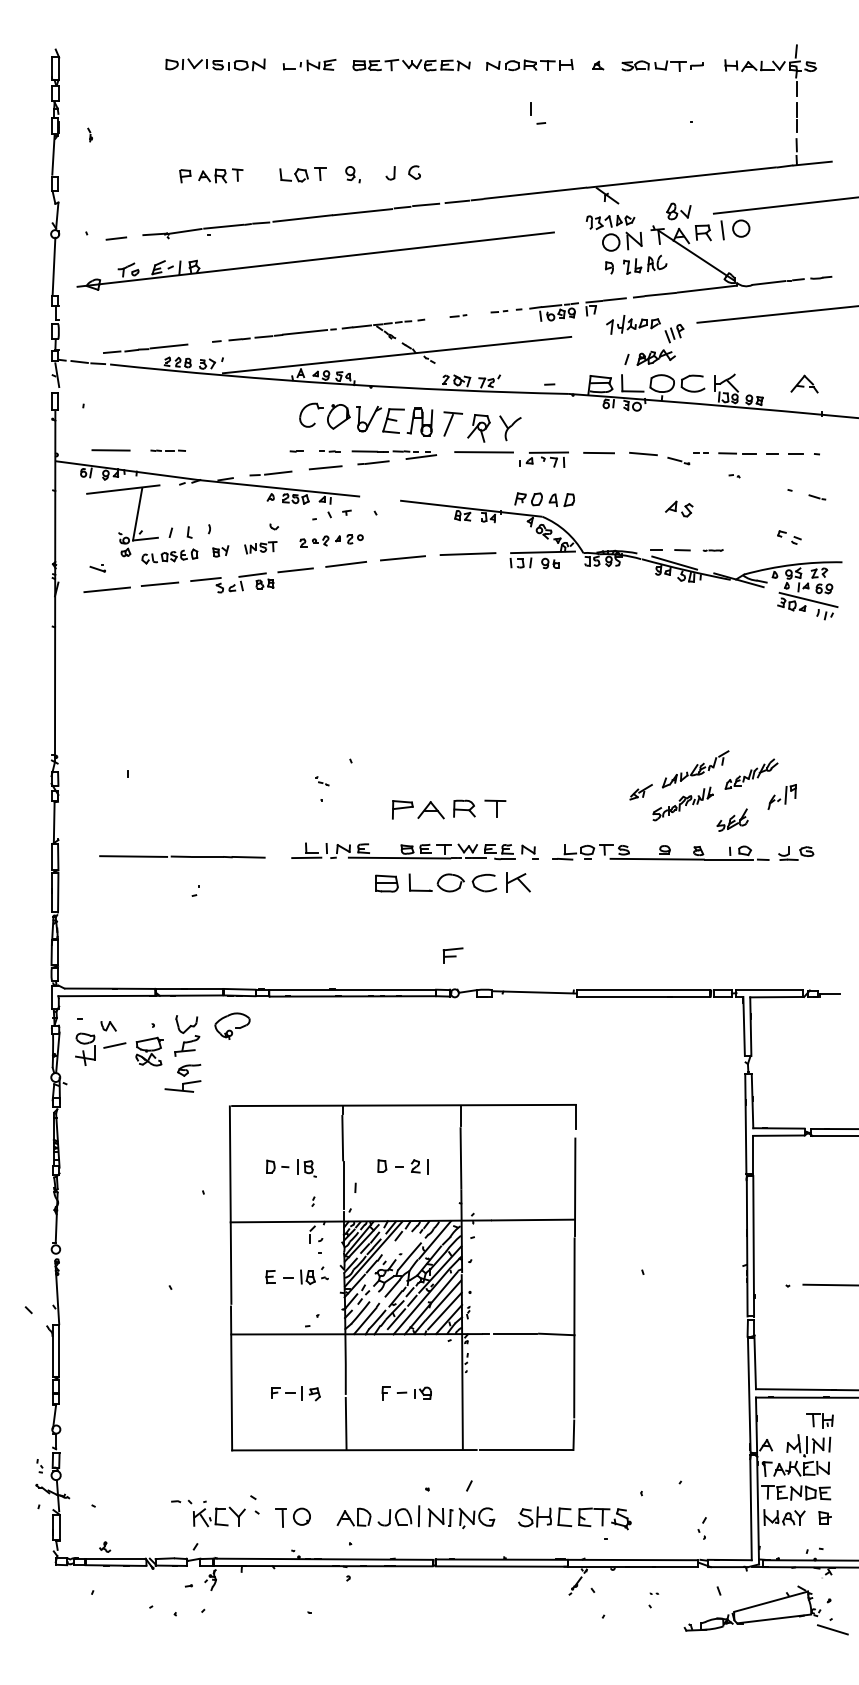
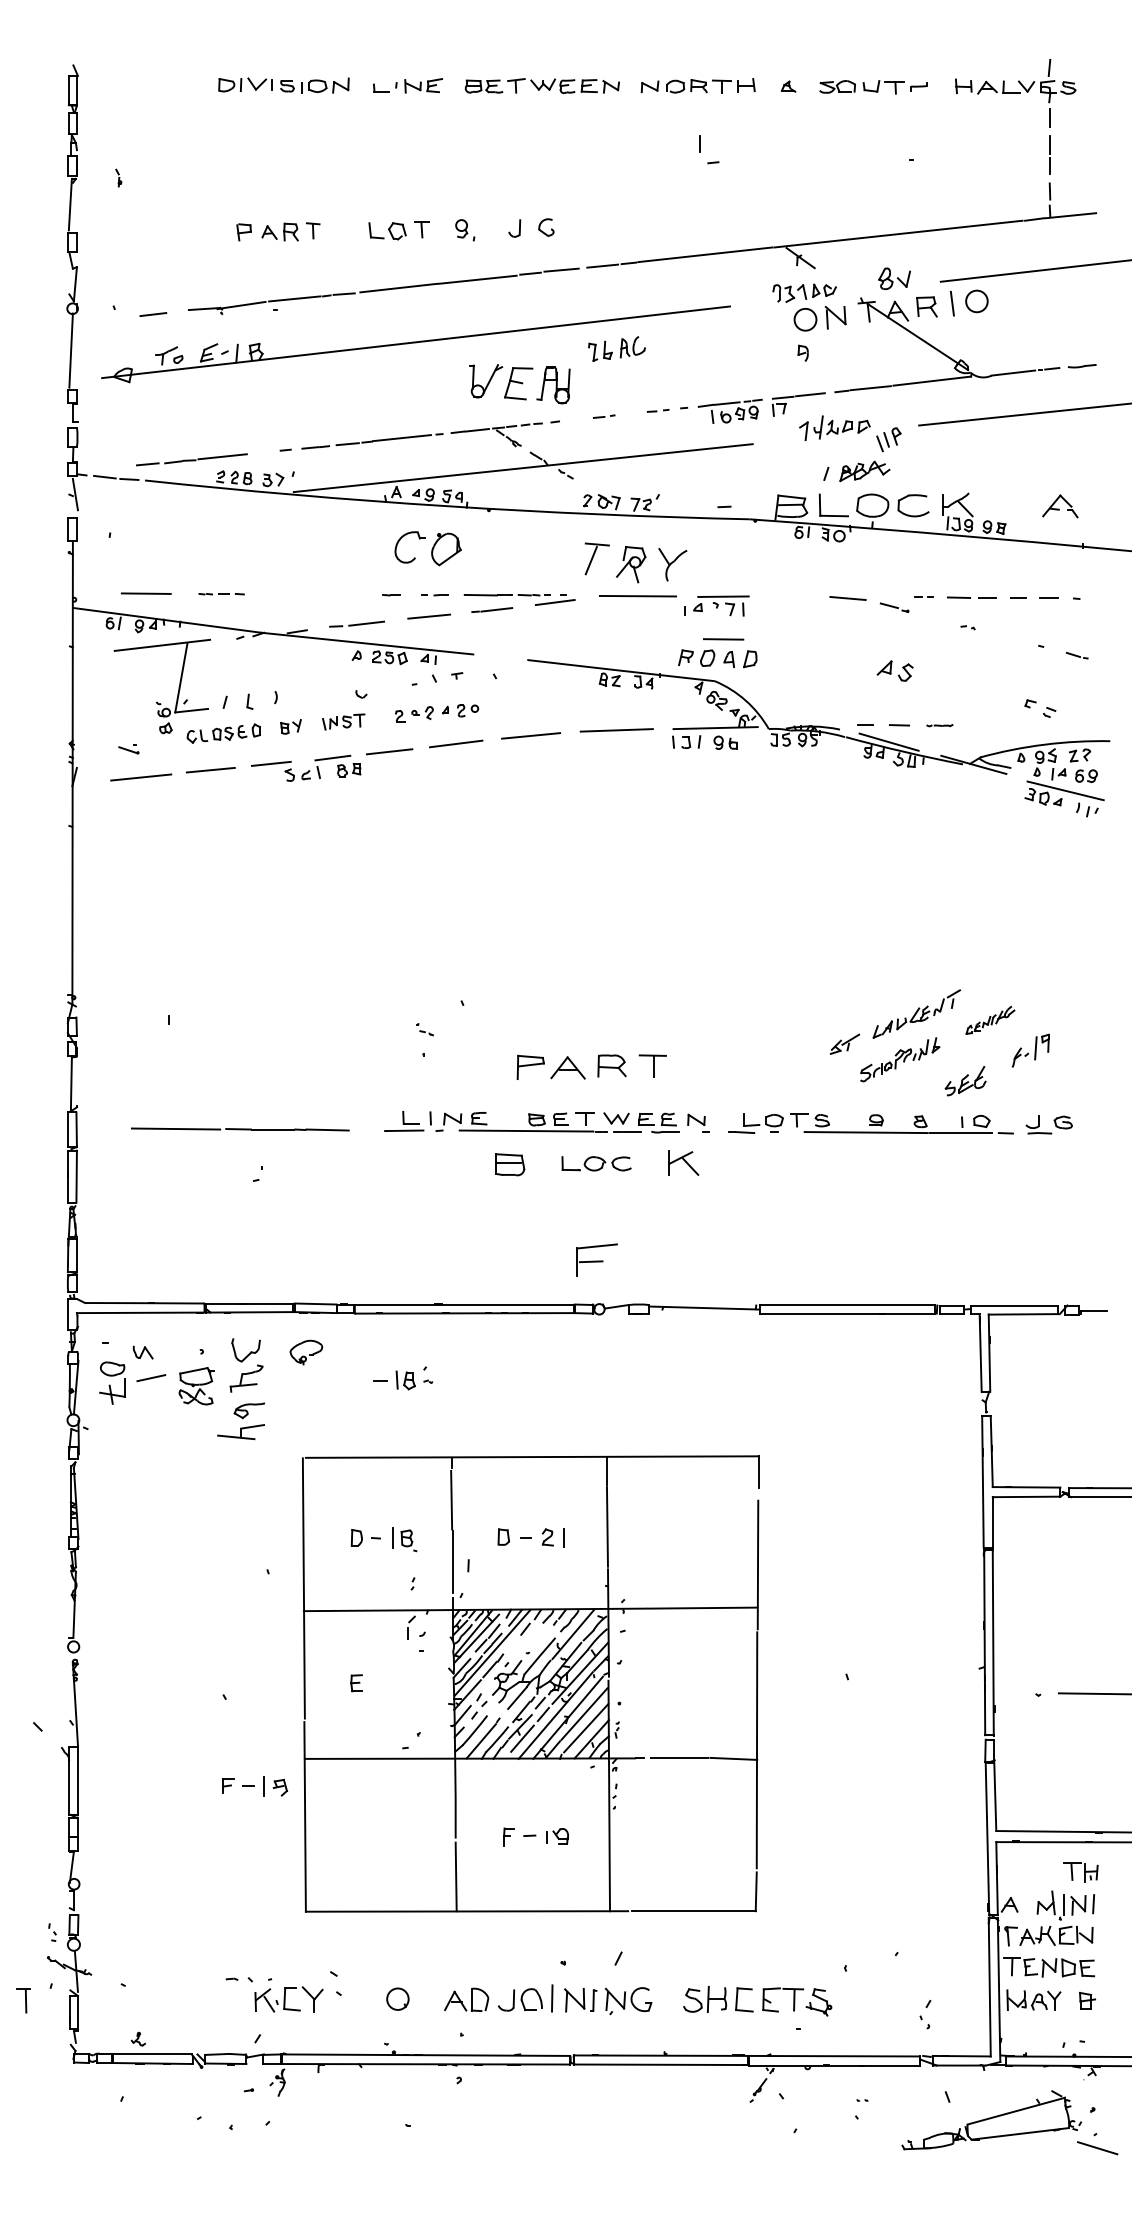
part: (645, 264) -> (617, 348), moved
part: (394, 420) -> (519, 382), moved
line: (598, 453) -> (722, 639), moved
part: (751, 773) -> (990, 1019), size x0.7
part: (452, 882) -> (596, 1163), size x0.6
part: (452, 955) -> (596, 1259), size x1.6
part: (232, 1025) -> (306, 1351), size x0.7
part: (305, 1275) -> (402, 1378), moved
part: (295, 1393) -> (254, 1786), moved
part: (280, 1517) -> (22, 2000), moved

